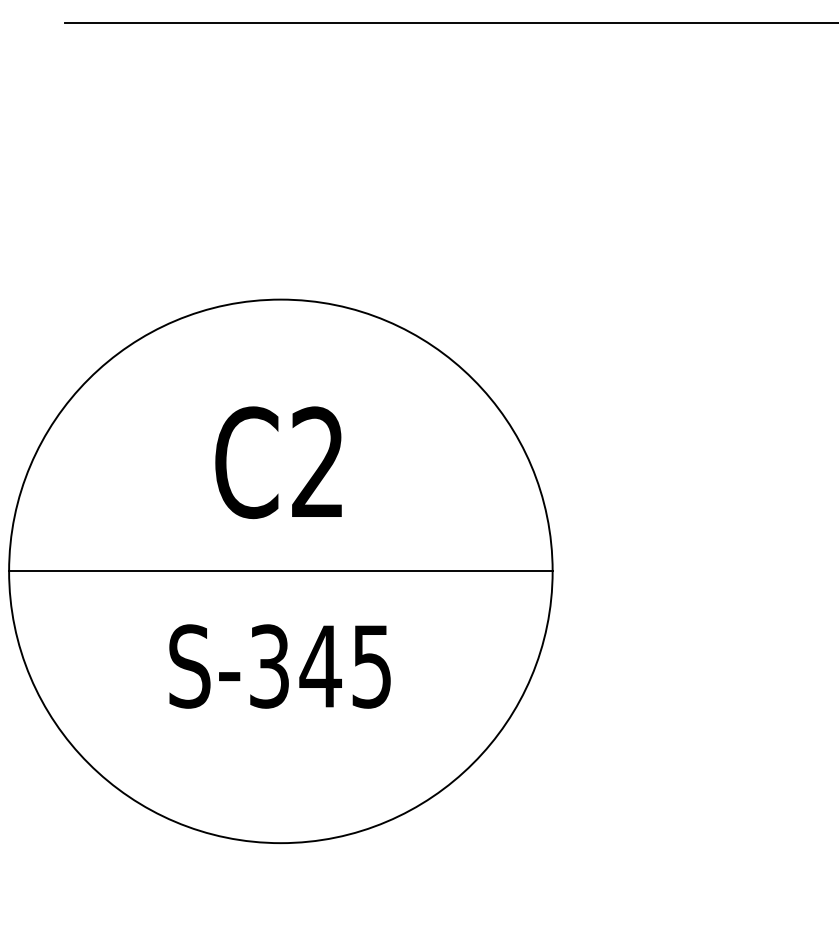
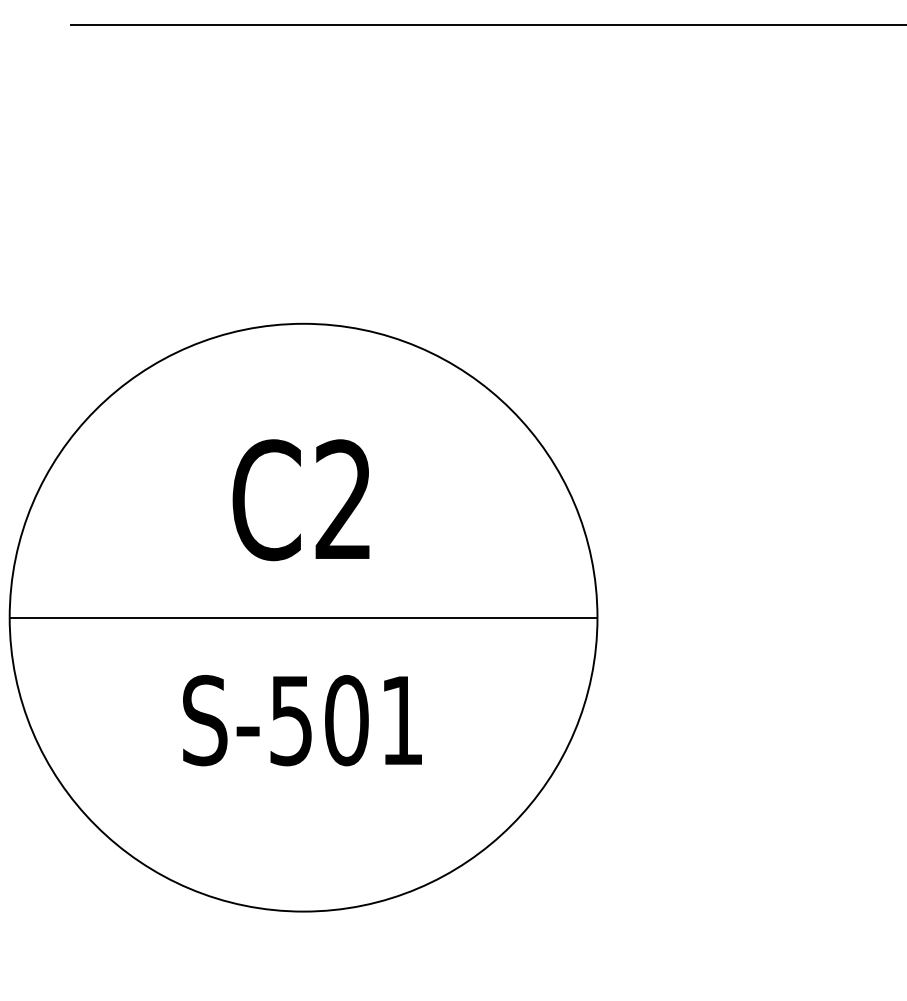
text: (320, 666) -> (346, 720), S-345 -> S-501

